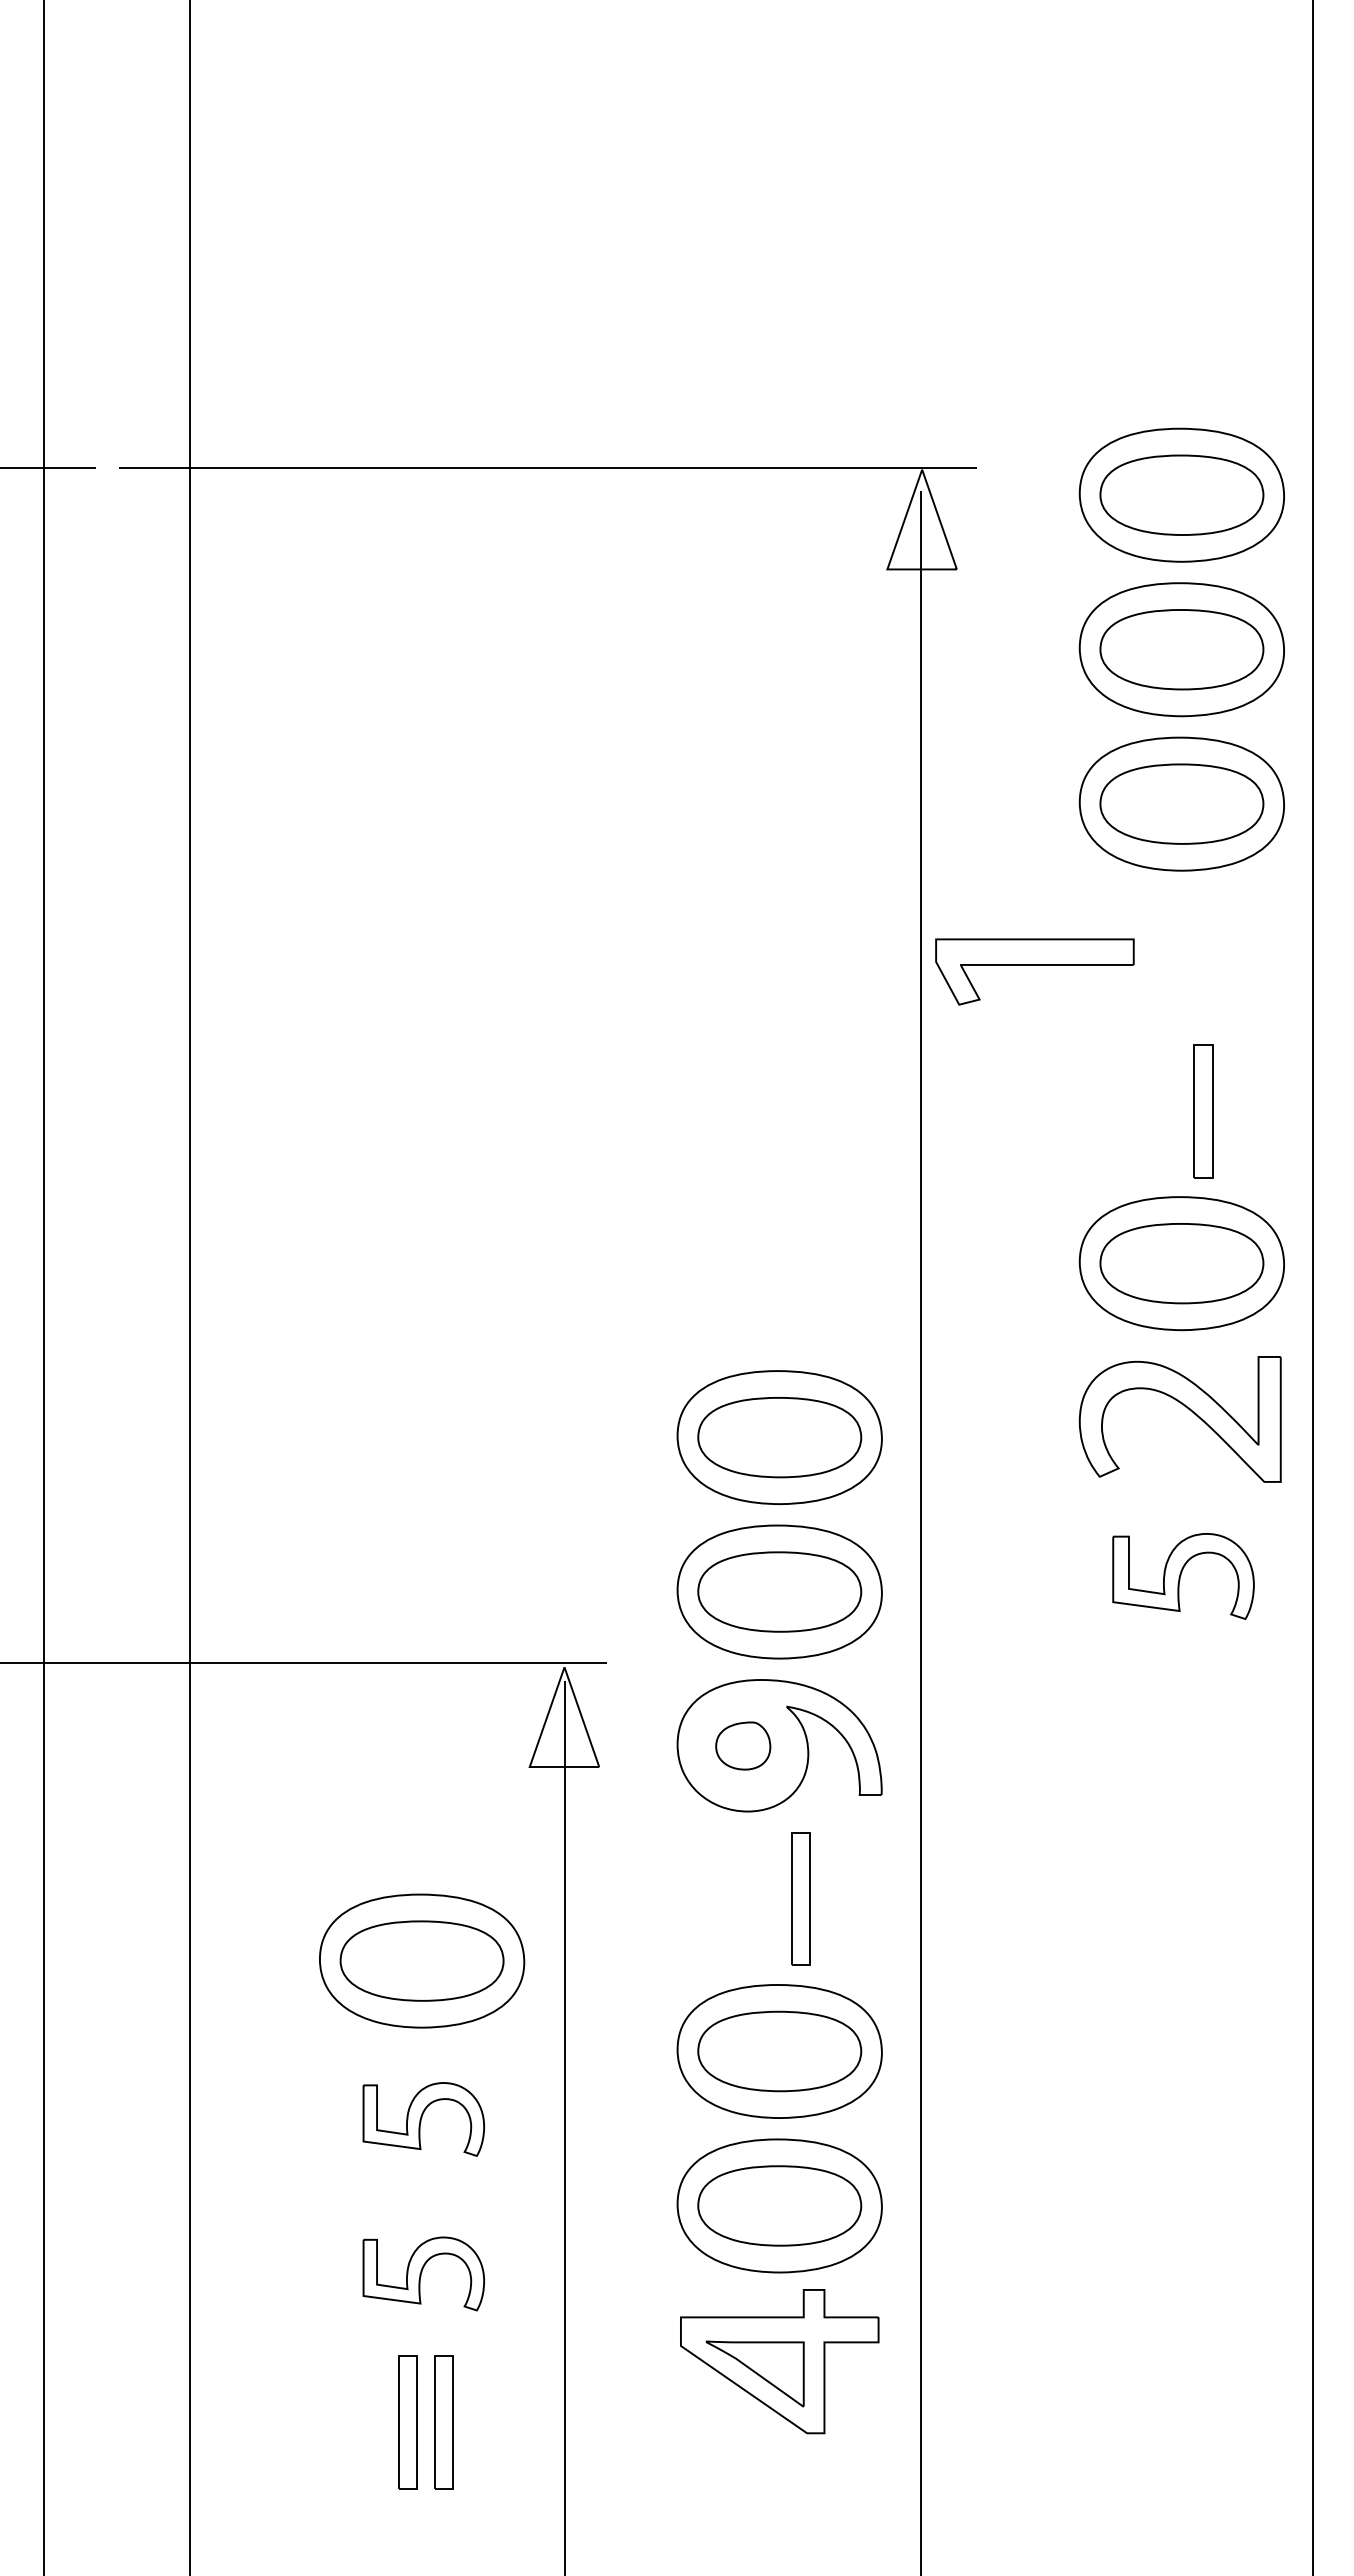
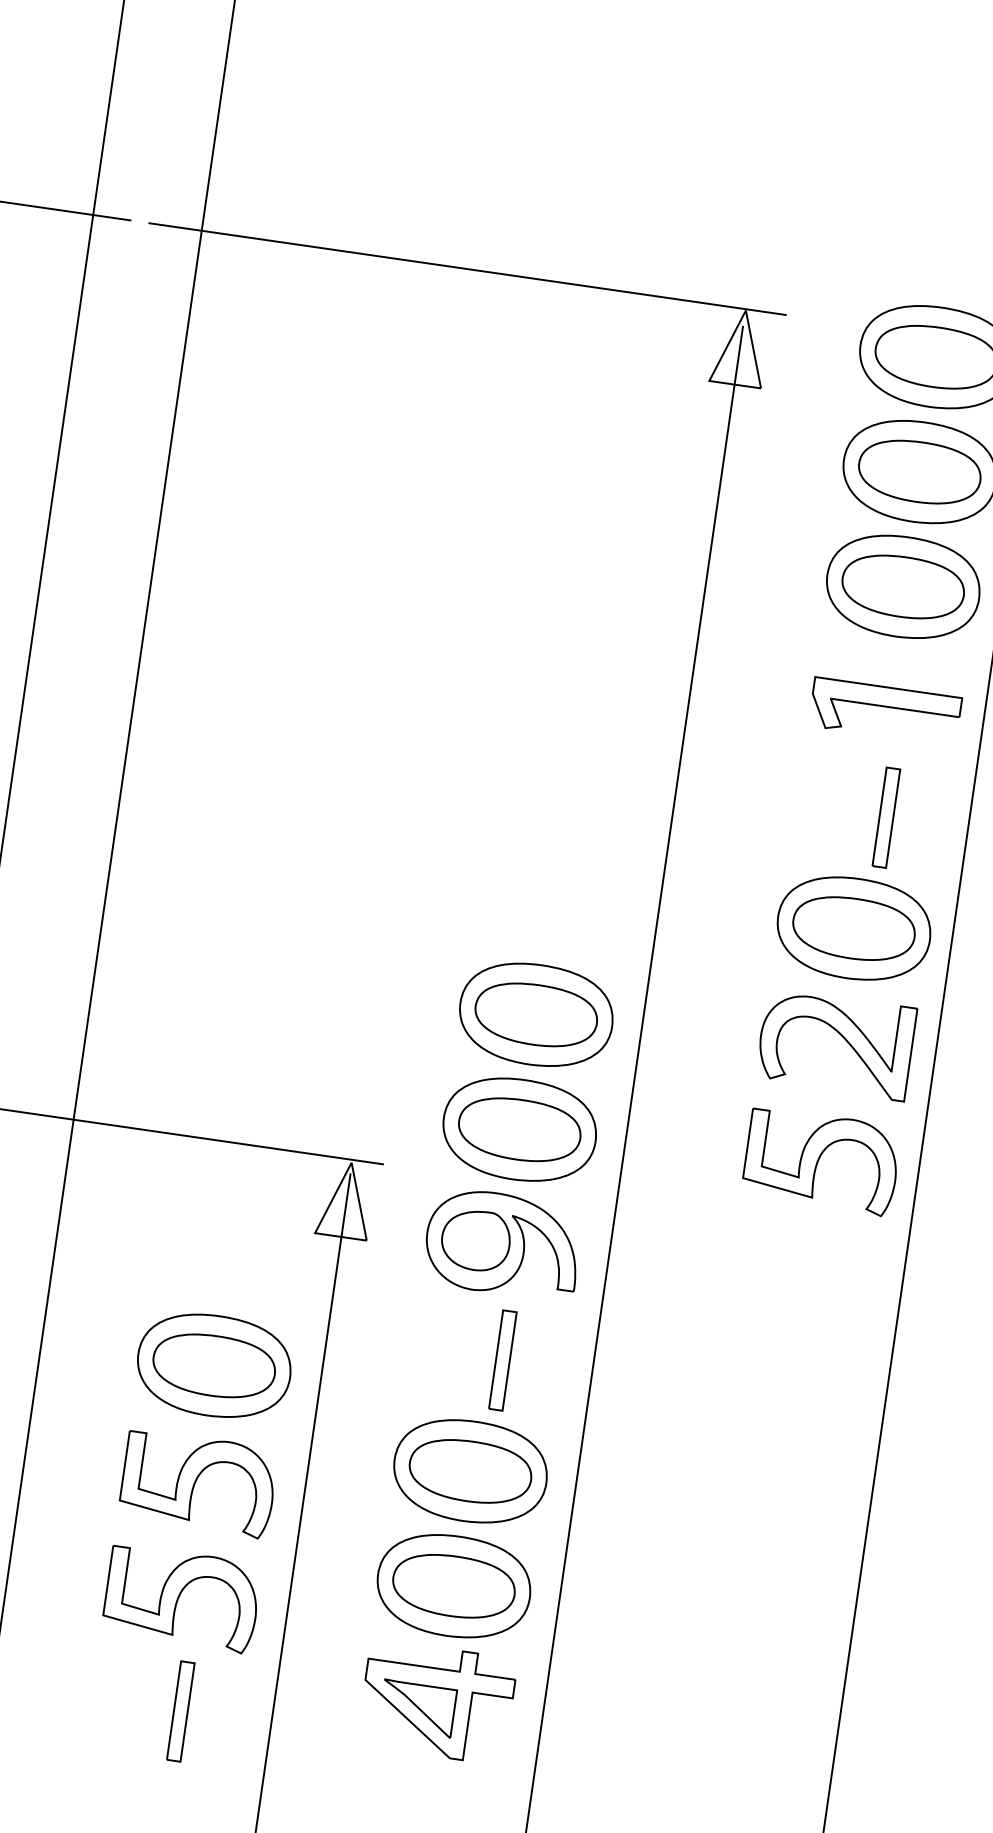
part: (1034, 971) -> (884, 711), moved
part: (1183, 1576) -> (821, 1161), size x1.43
part: (743, 1745) -> (476, 1240), size x1.67
part: (423, 2119) -> (198, 1483), size x1.67
part: (423, 2273) -> (181, 1598), size x1.67
part: (407, 2422) -> (153, 1707), removed

